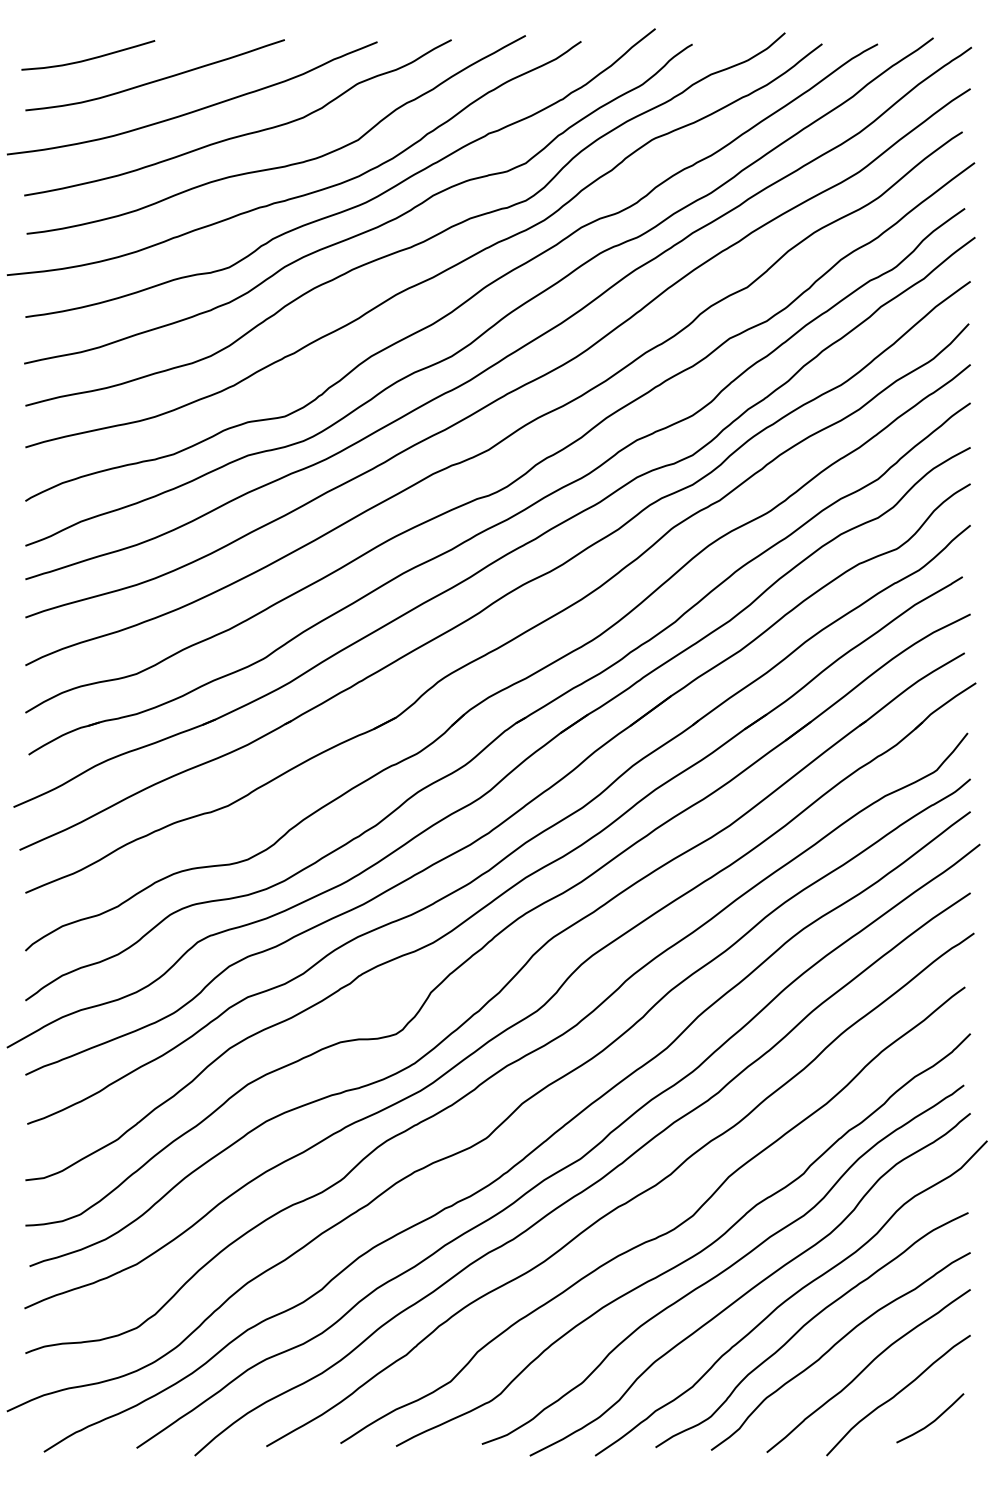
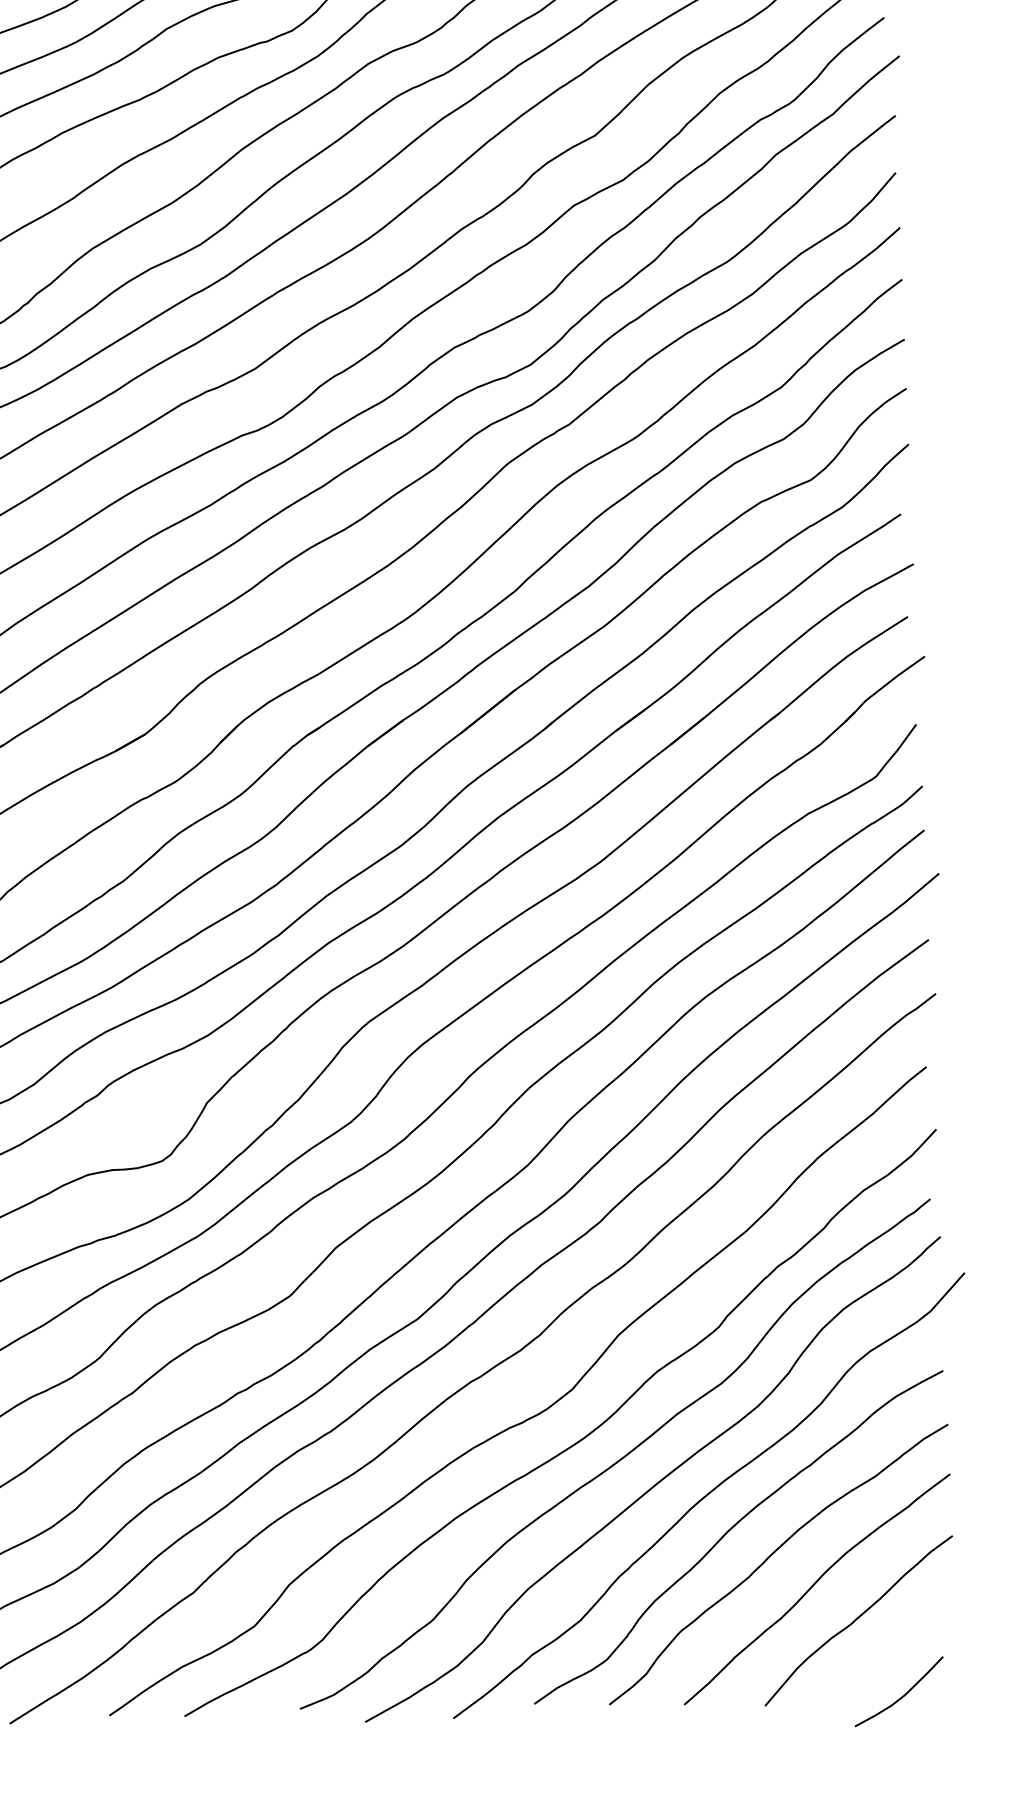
curve: (933, 1420) -> (903, 1694), moved

